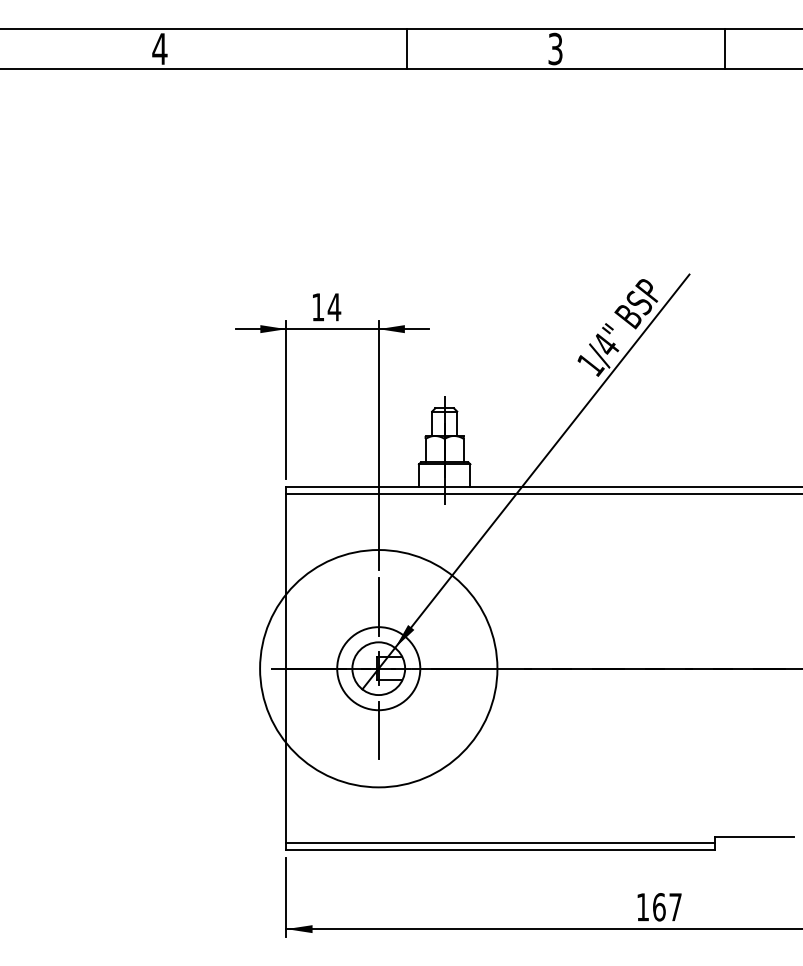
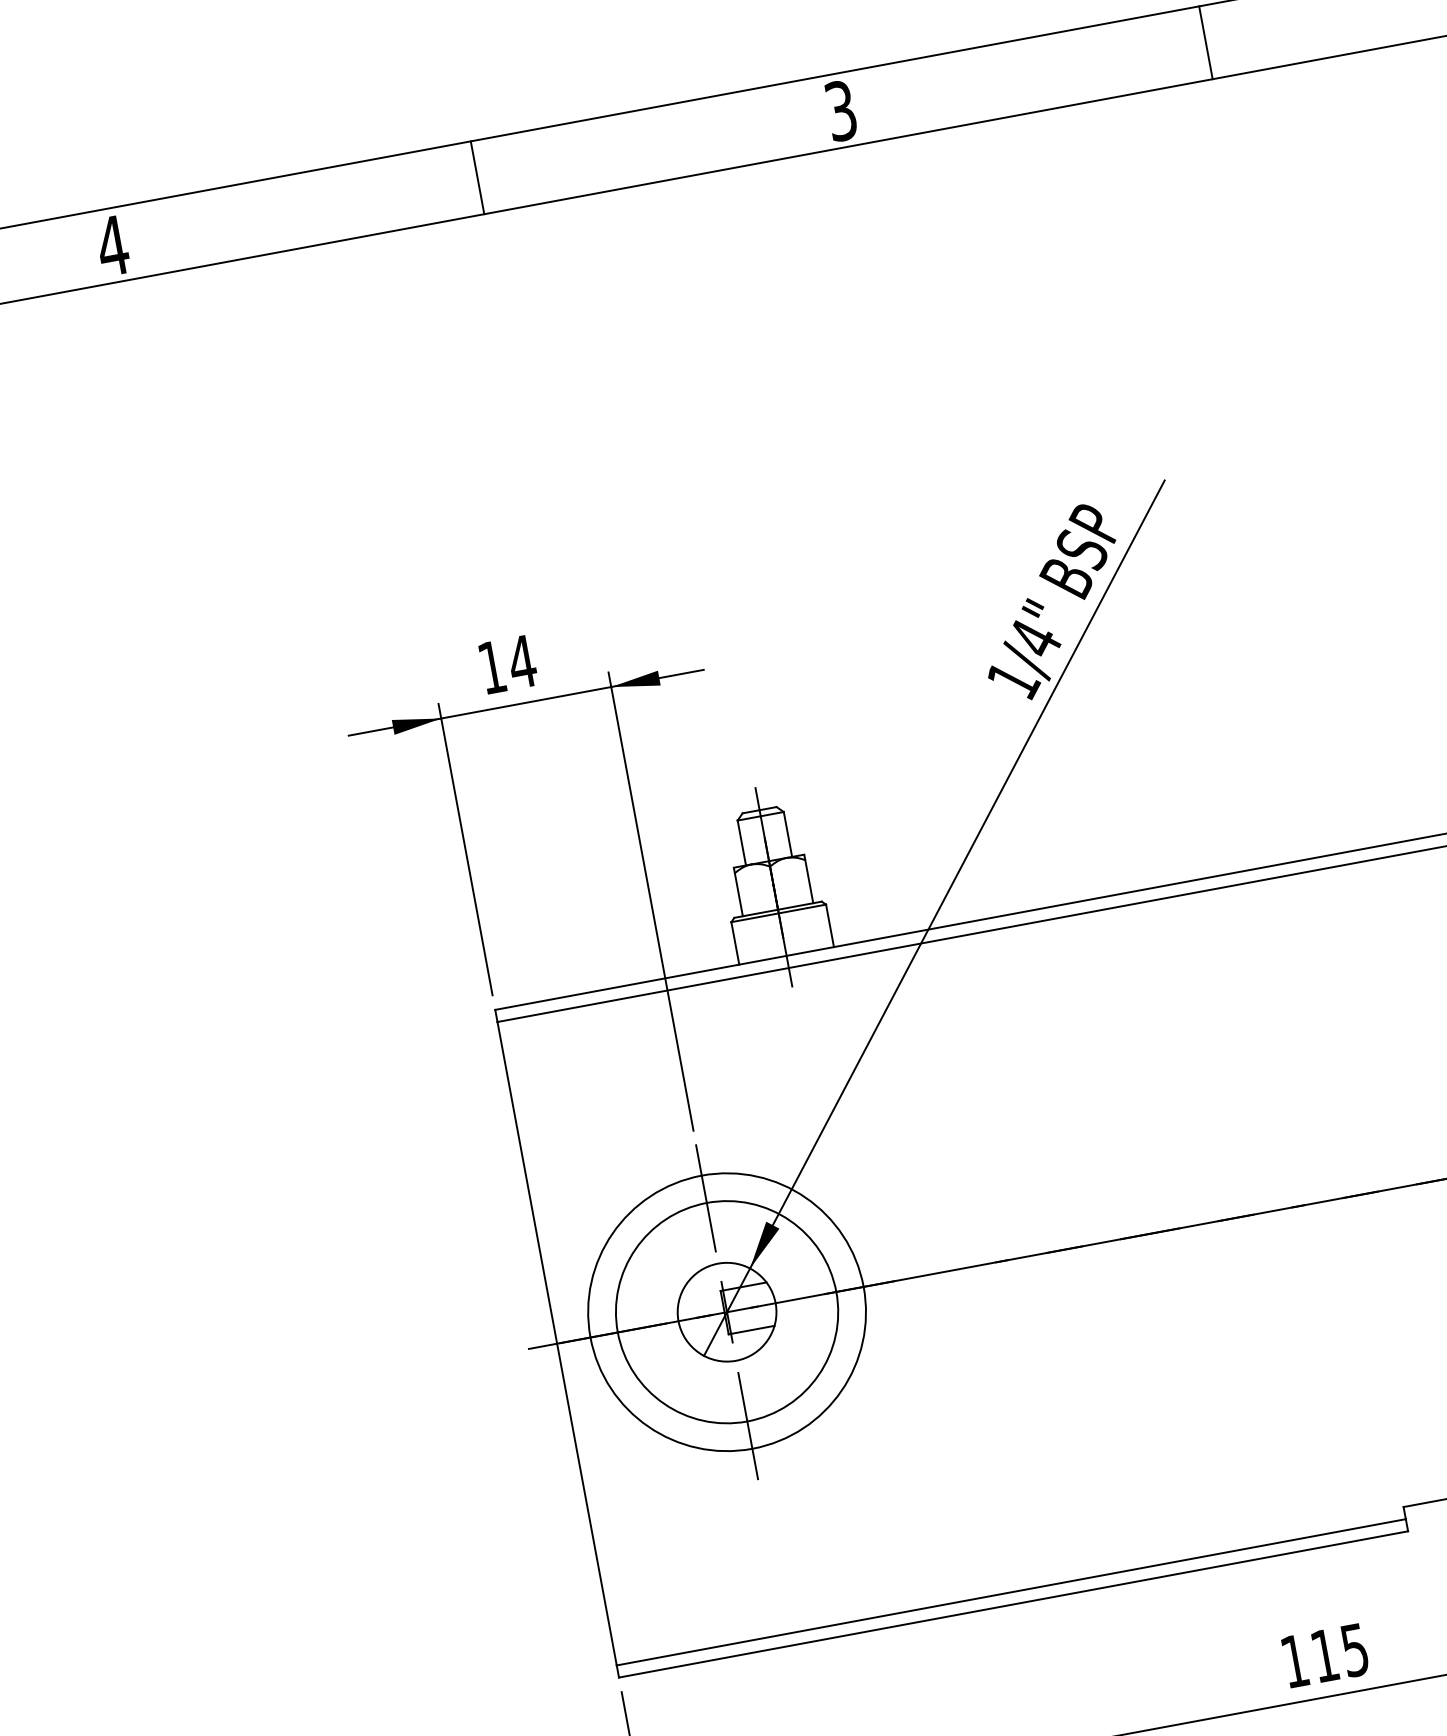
line: (407, 48) -> (478, 177), moved
line: (724, 48) -> (1205, 42), moved
circle: (378, 668) -> (726, 1311), size x0.62
circle: (378, 668) -> (726, 1311), size x1.43
text: (667, 907) -> (1340, 1653), 167 -> 115

